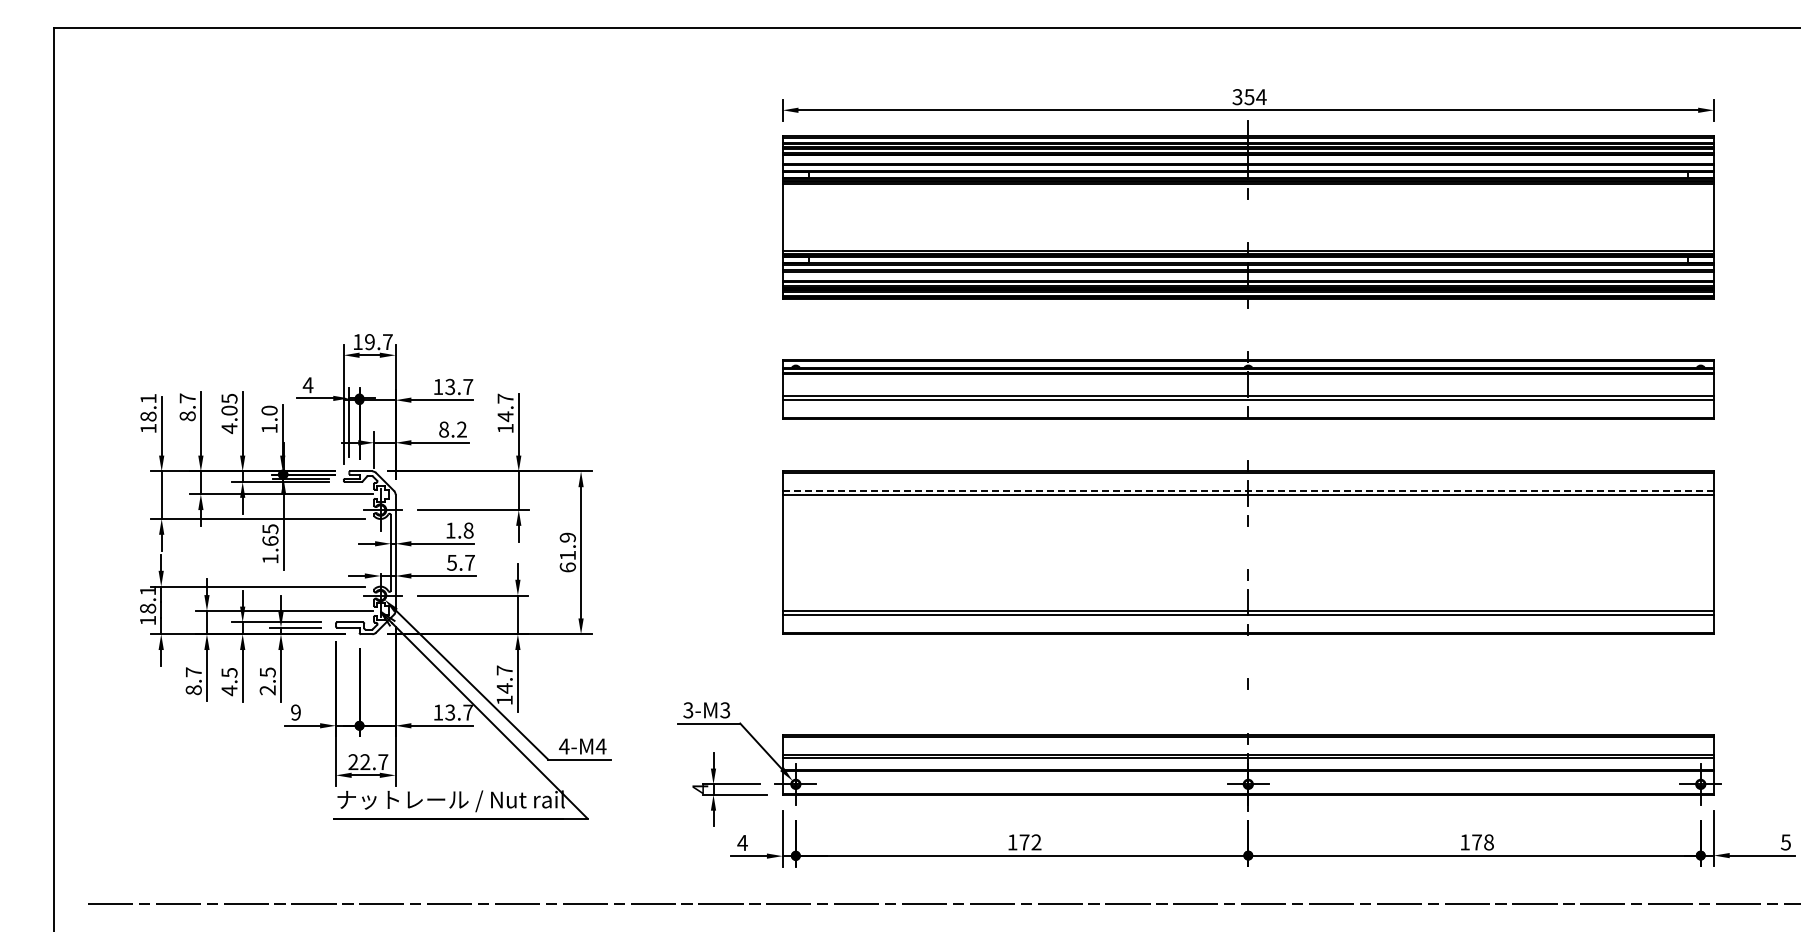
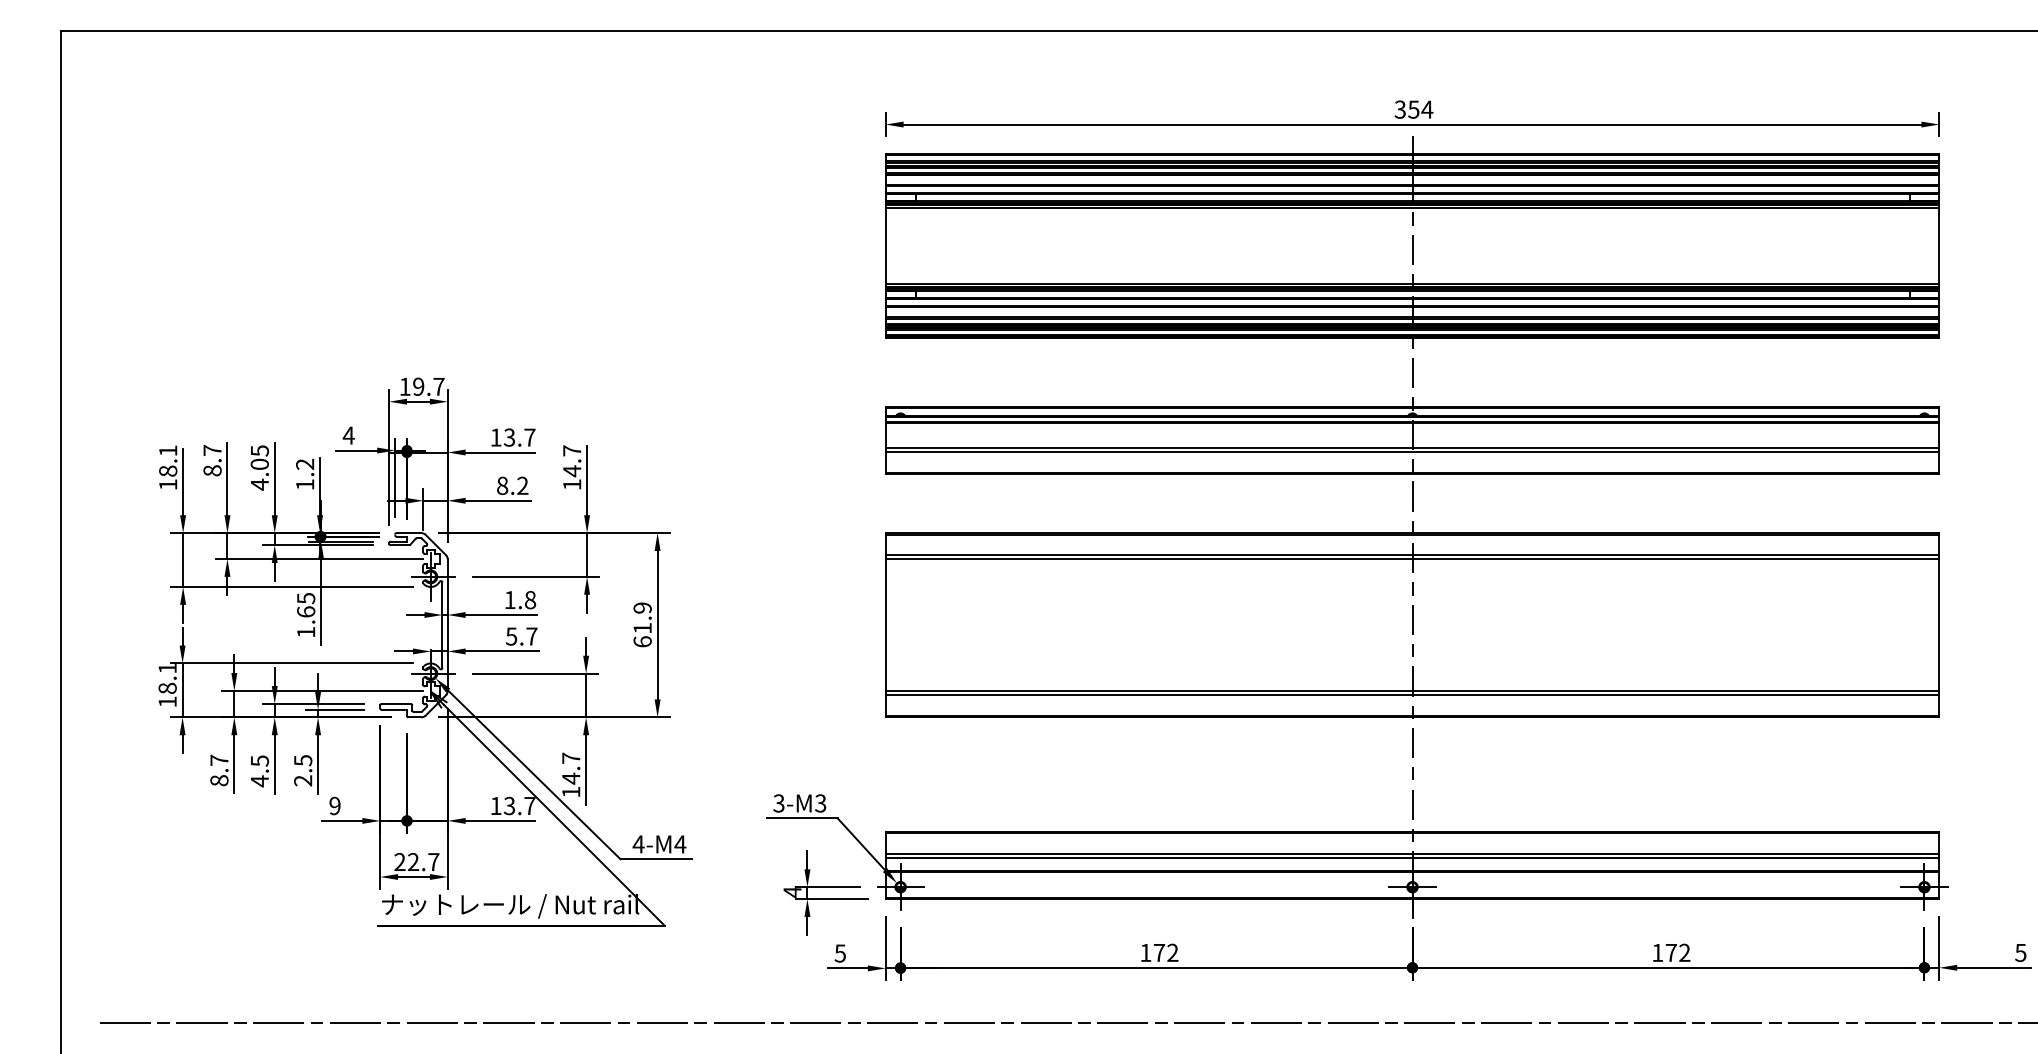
line: (1248, 220) -> (1412, 249), added
line: (1248, 329) -> (1412, 372), added
text: (269, 410) -> (305, 464), 1.0 -> 1.2
line: (1248, 438) -> (1412, 495), added
line: (1248, 490) -> (1412, 554), dashed -> solid
line: (1248, 547) -> (1412, 619), added
line: (1248, 656) -> (1412, 742), added
line: (1248, 711) -> (1412, 804), added
text: (1488, 842) -> (1684, 952), 178 -> 172
text: (742, 843) -> (840, 954), 4 -> 5

